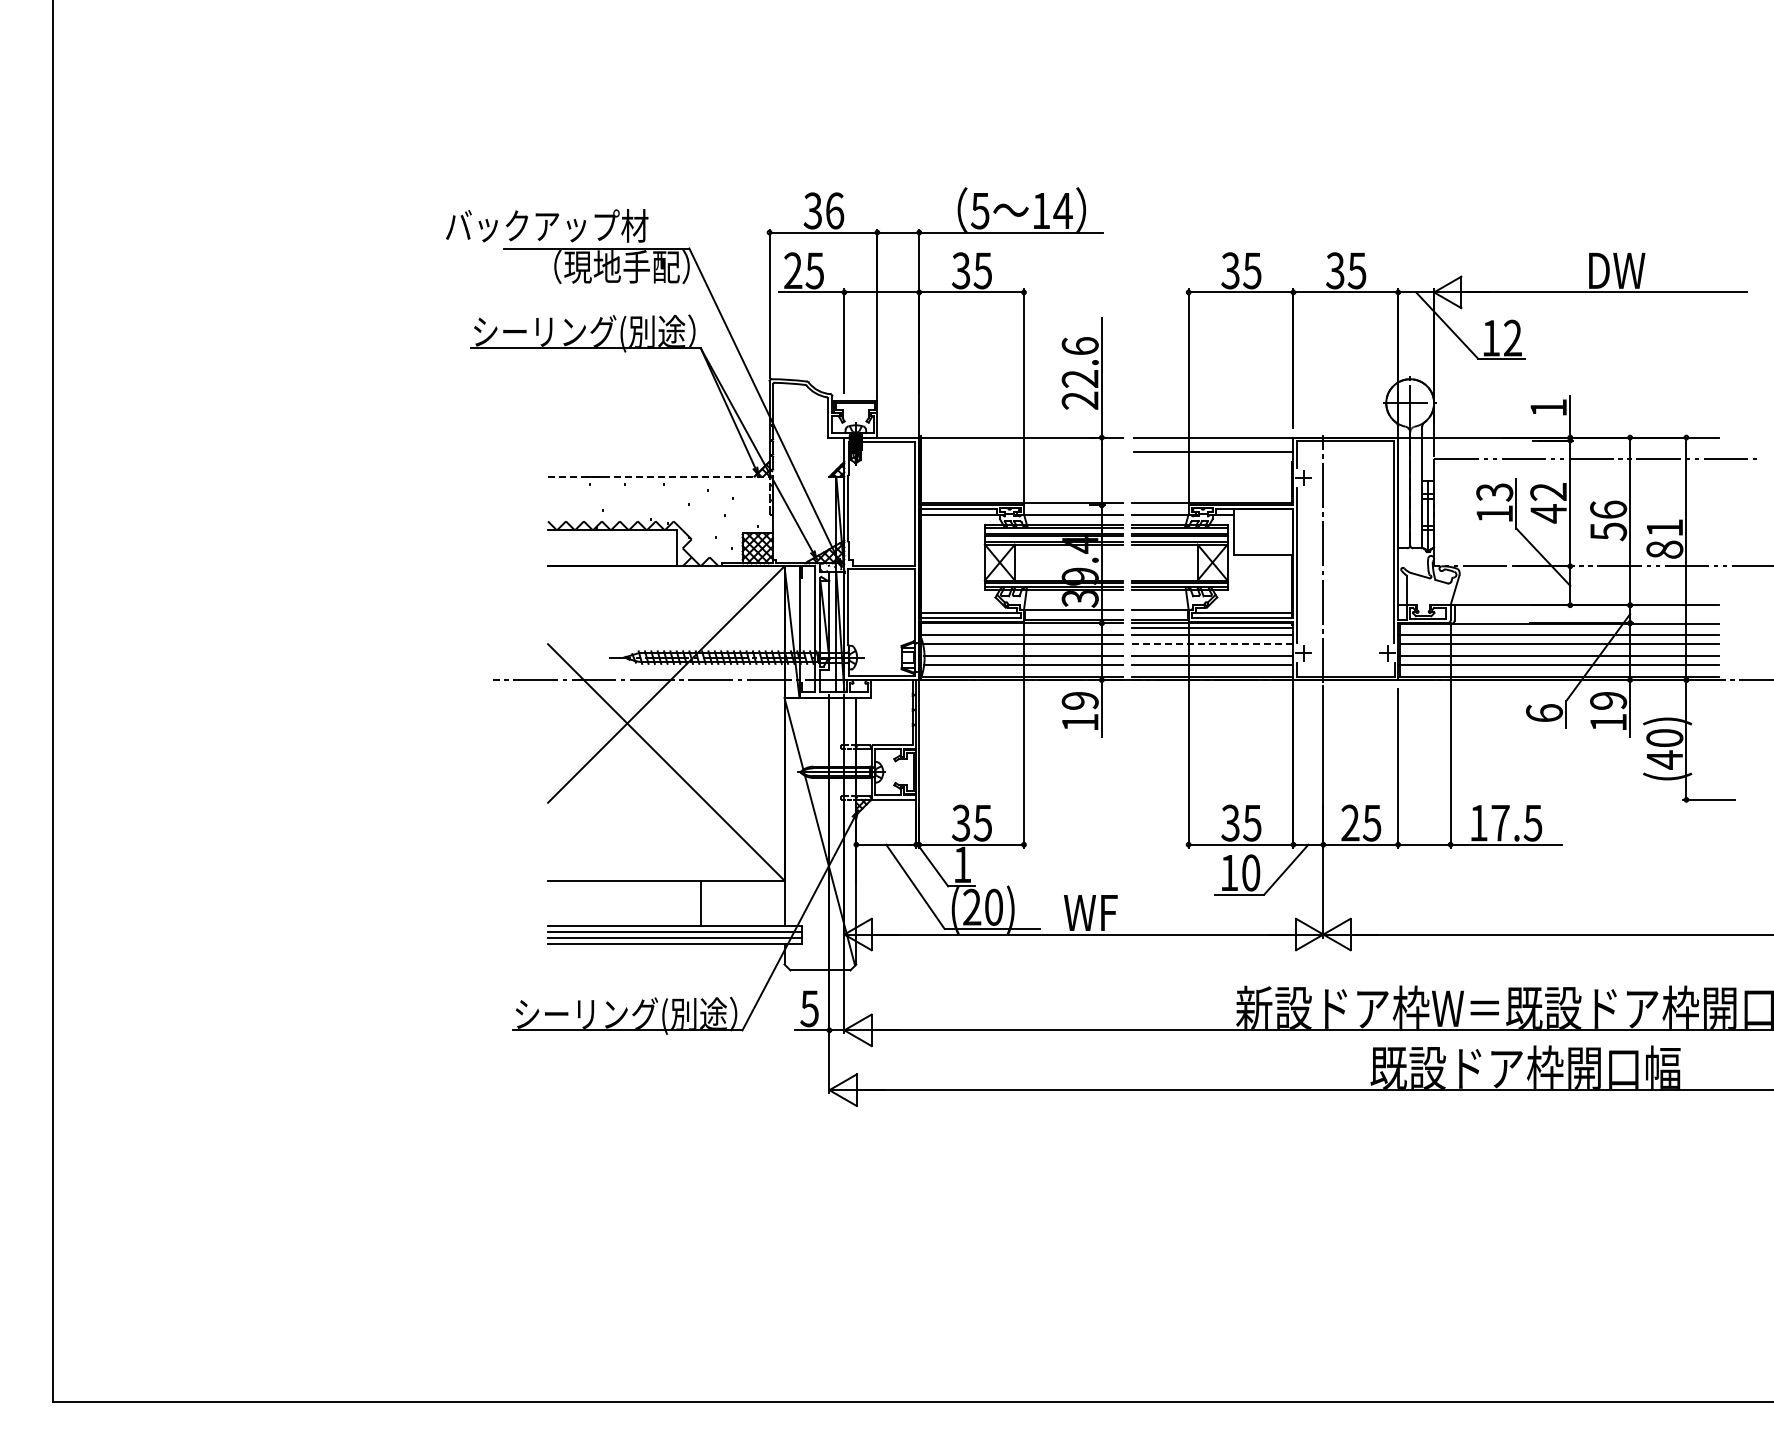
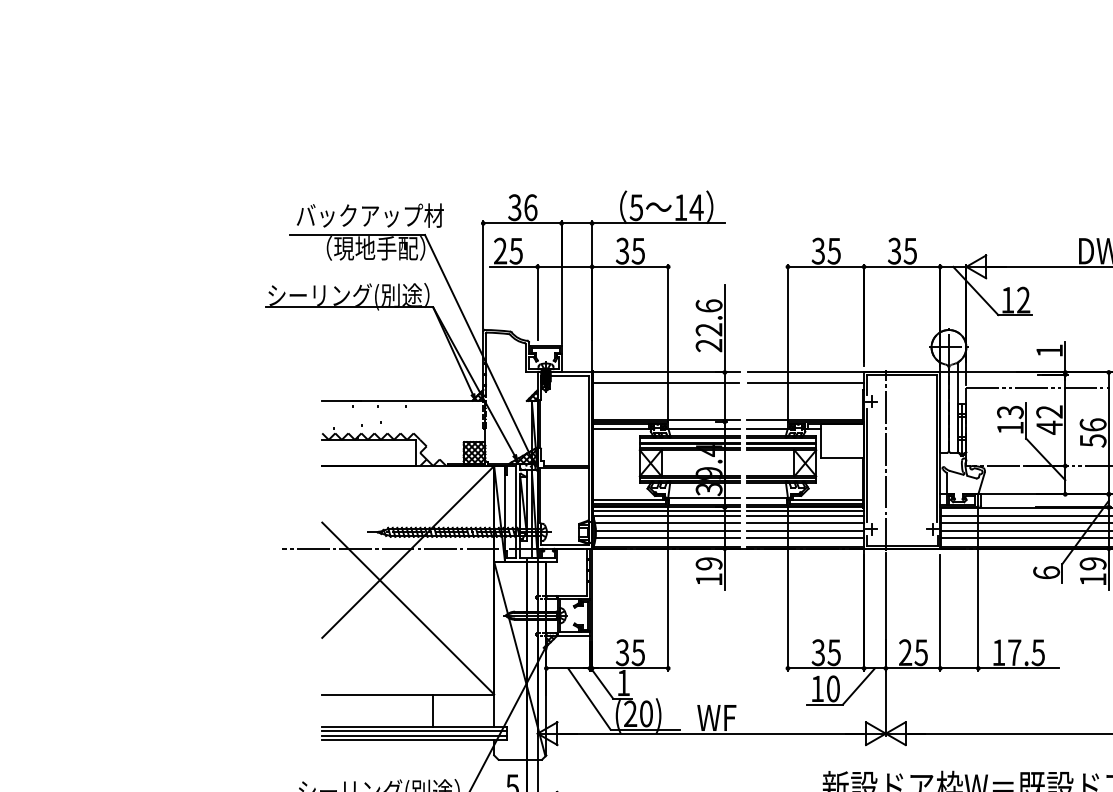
text: (547, 225) -> (370, 215), moved
line: (1020, 451) -> (665, 382), added
line: (660, 476) -> (404, 400), dashed -> solid
line: (1021, 627) -> (666, 510), added
line: (1212, 644) -> (805, 522), dashed -> solid

